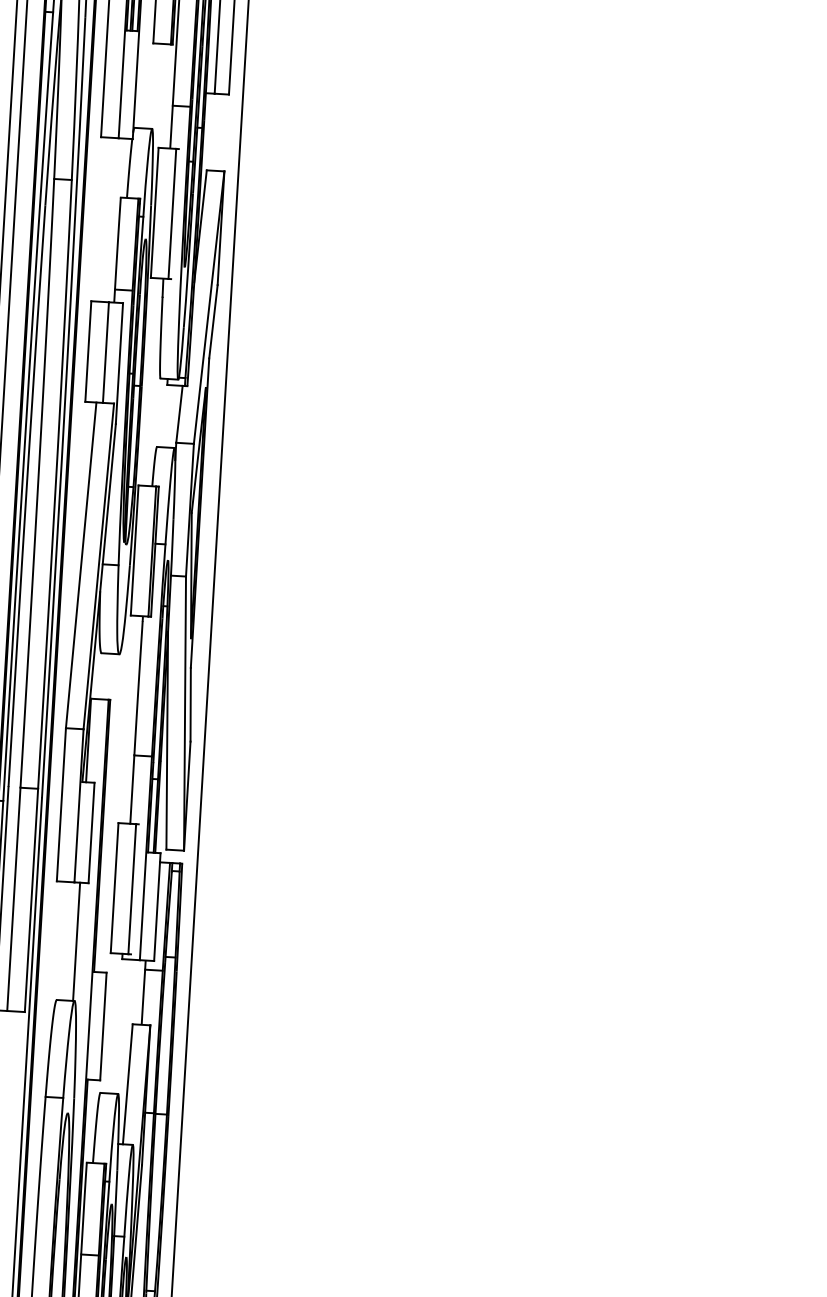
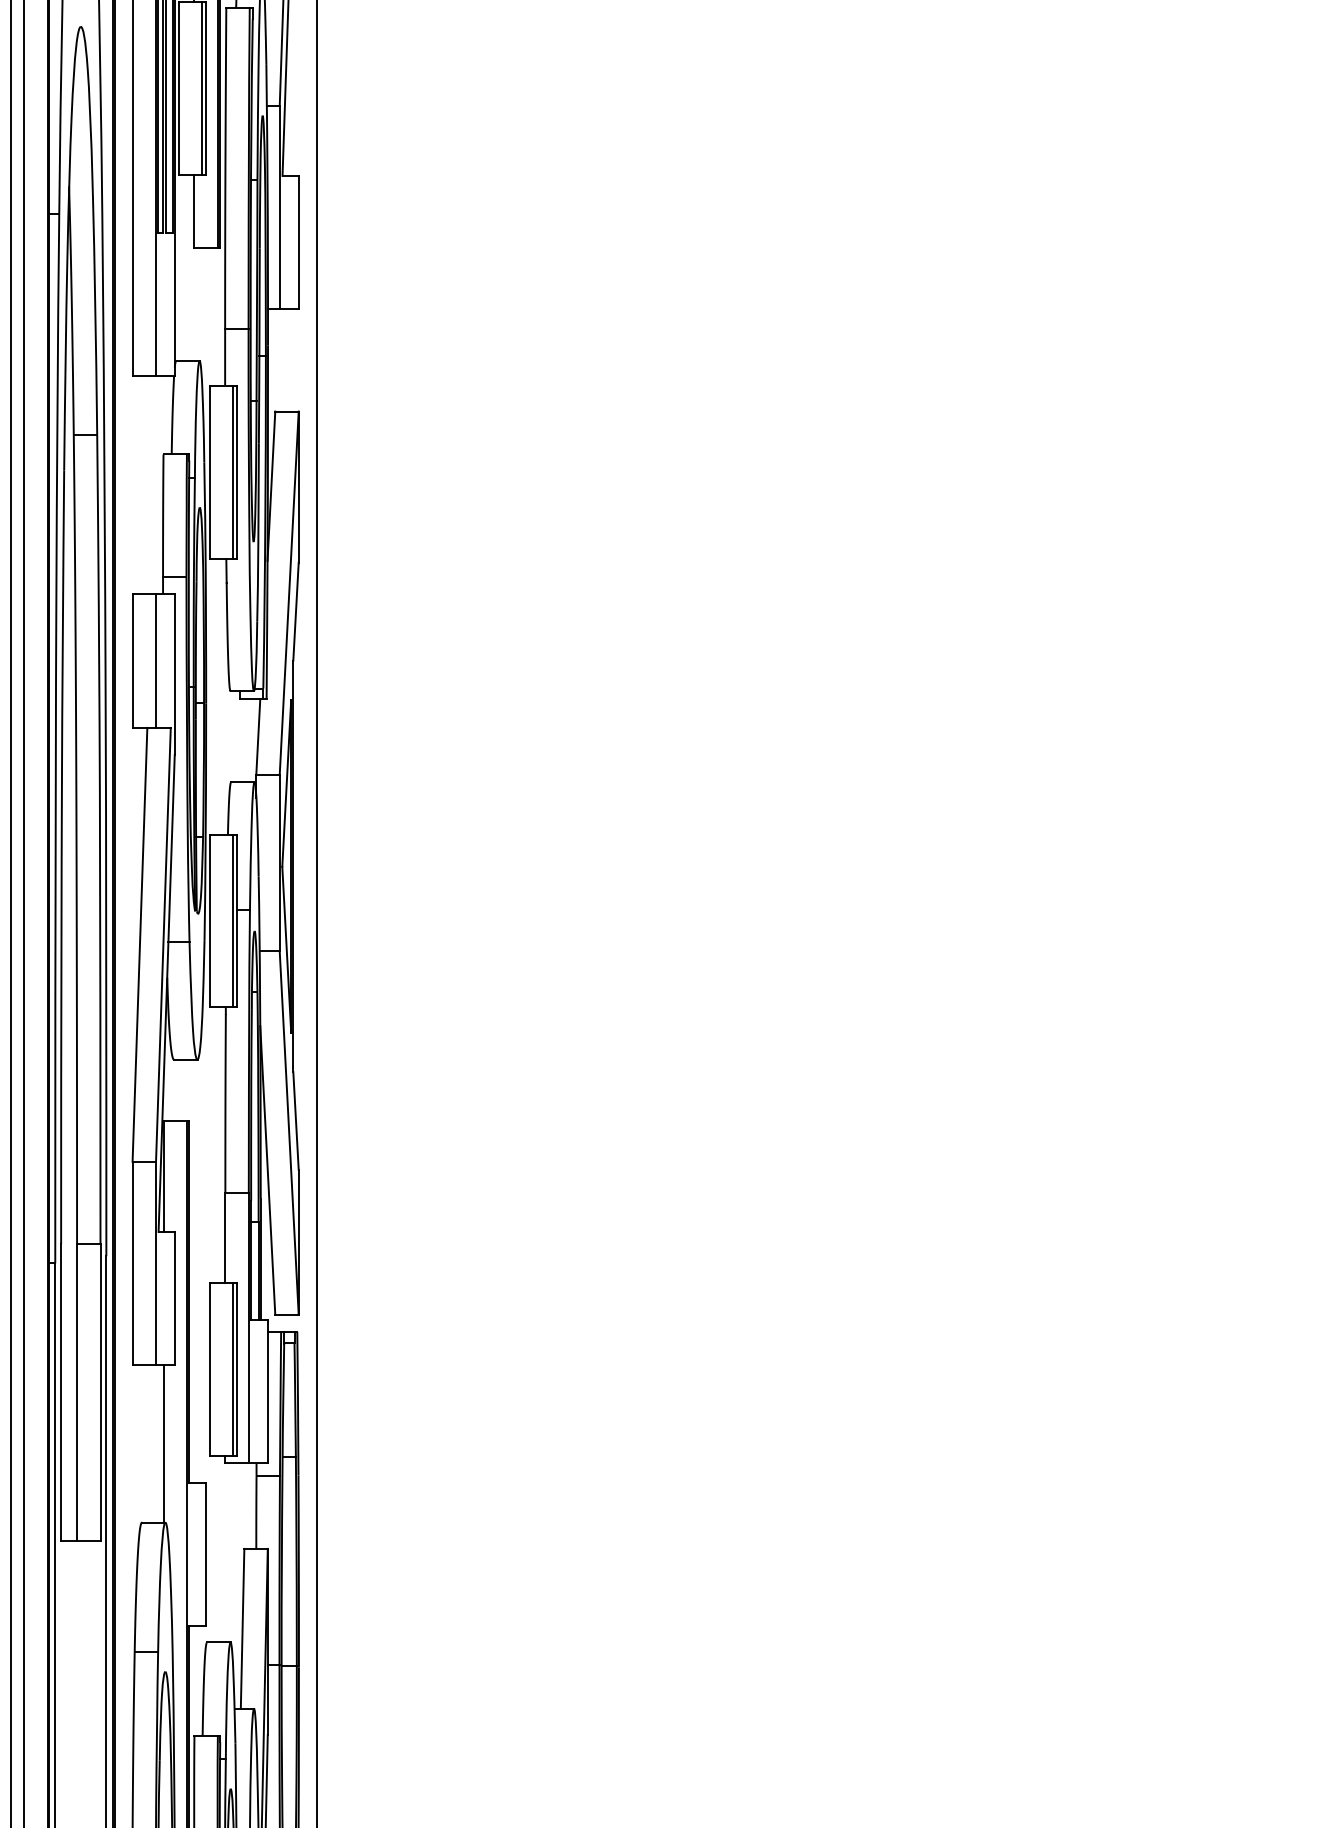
line: (174, 213) -> (236, 471), added
line: (134, 889) -> (236, 1369), added

